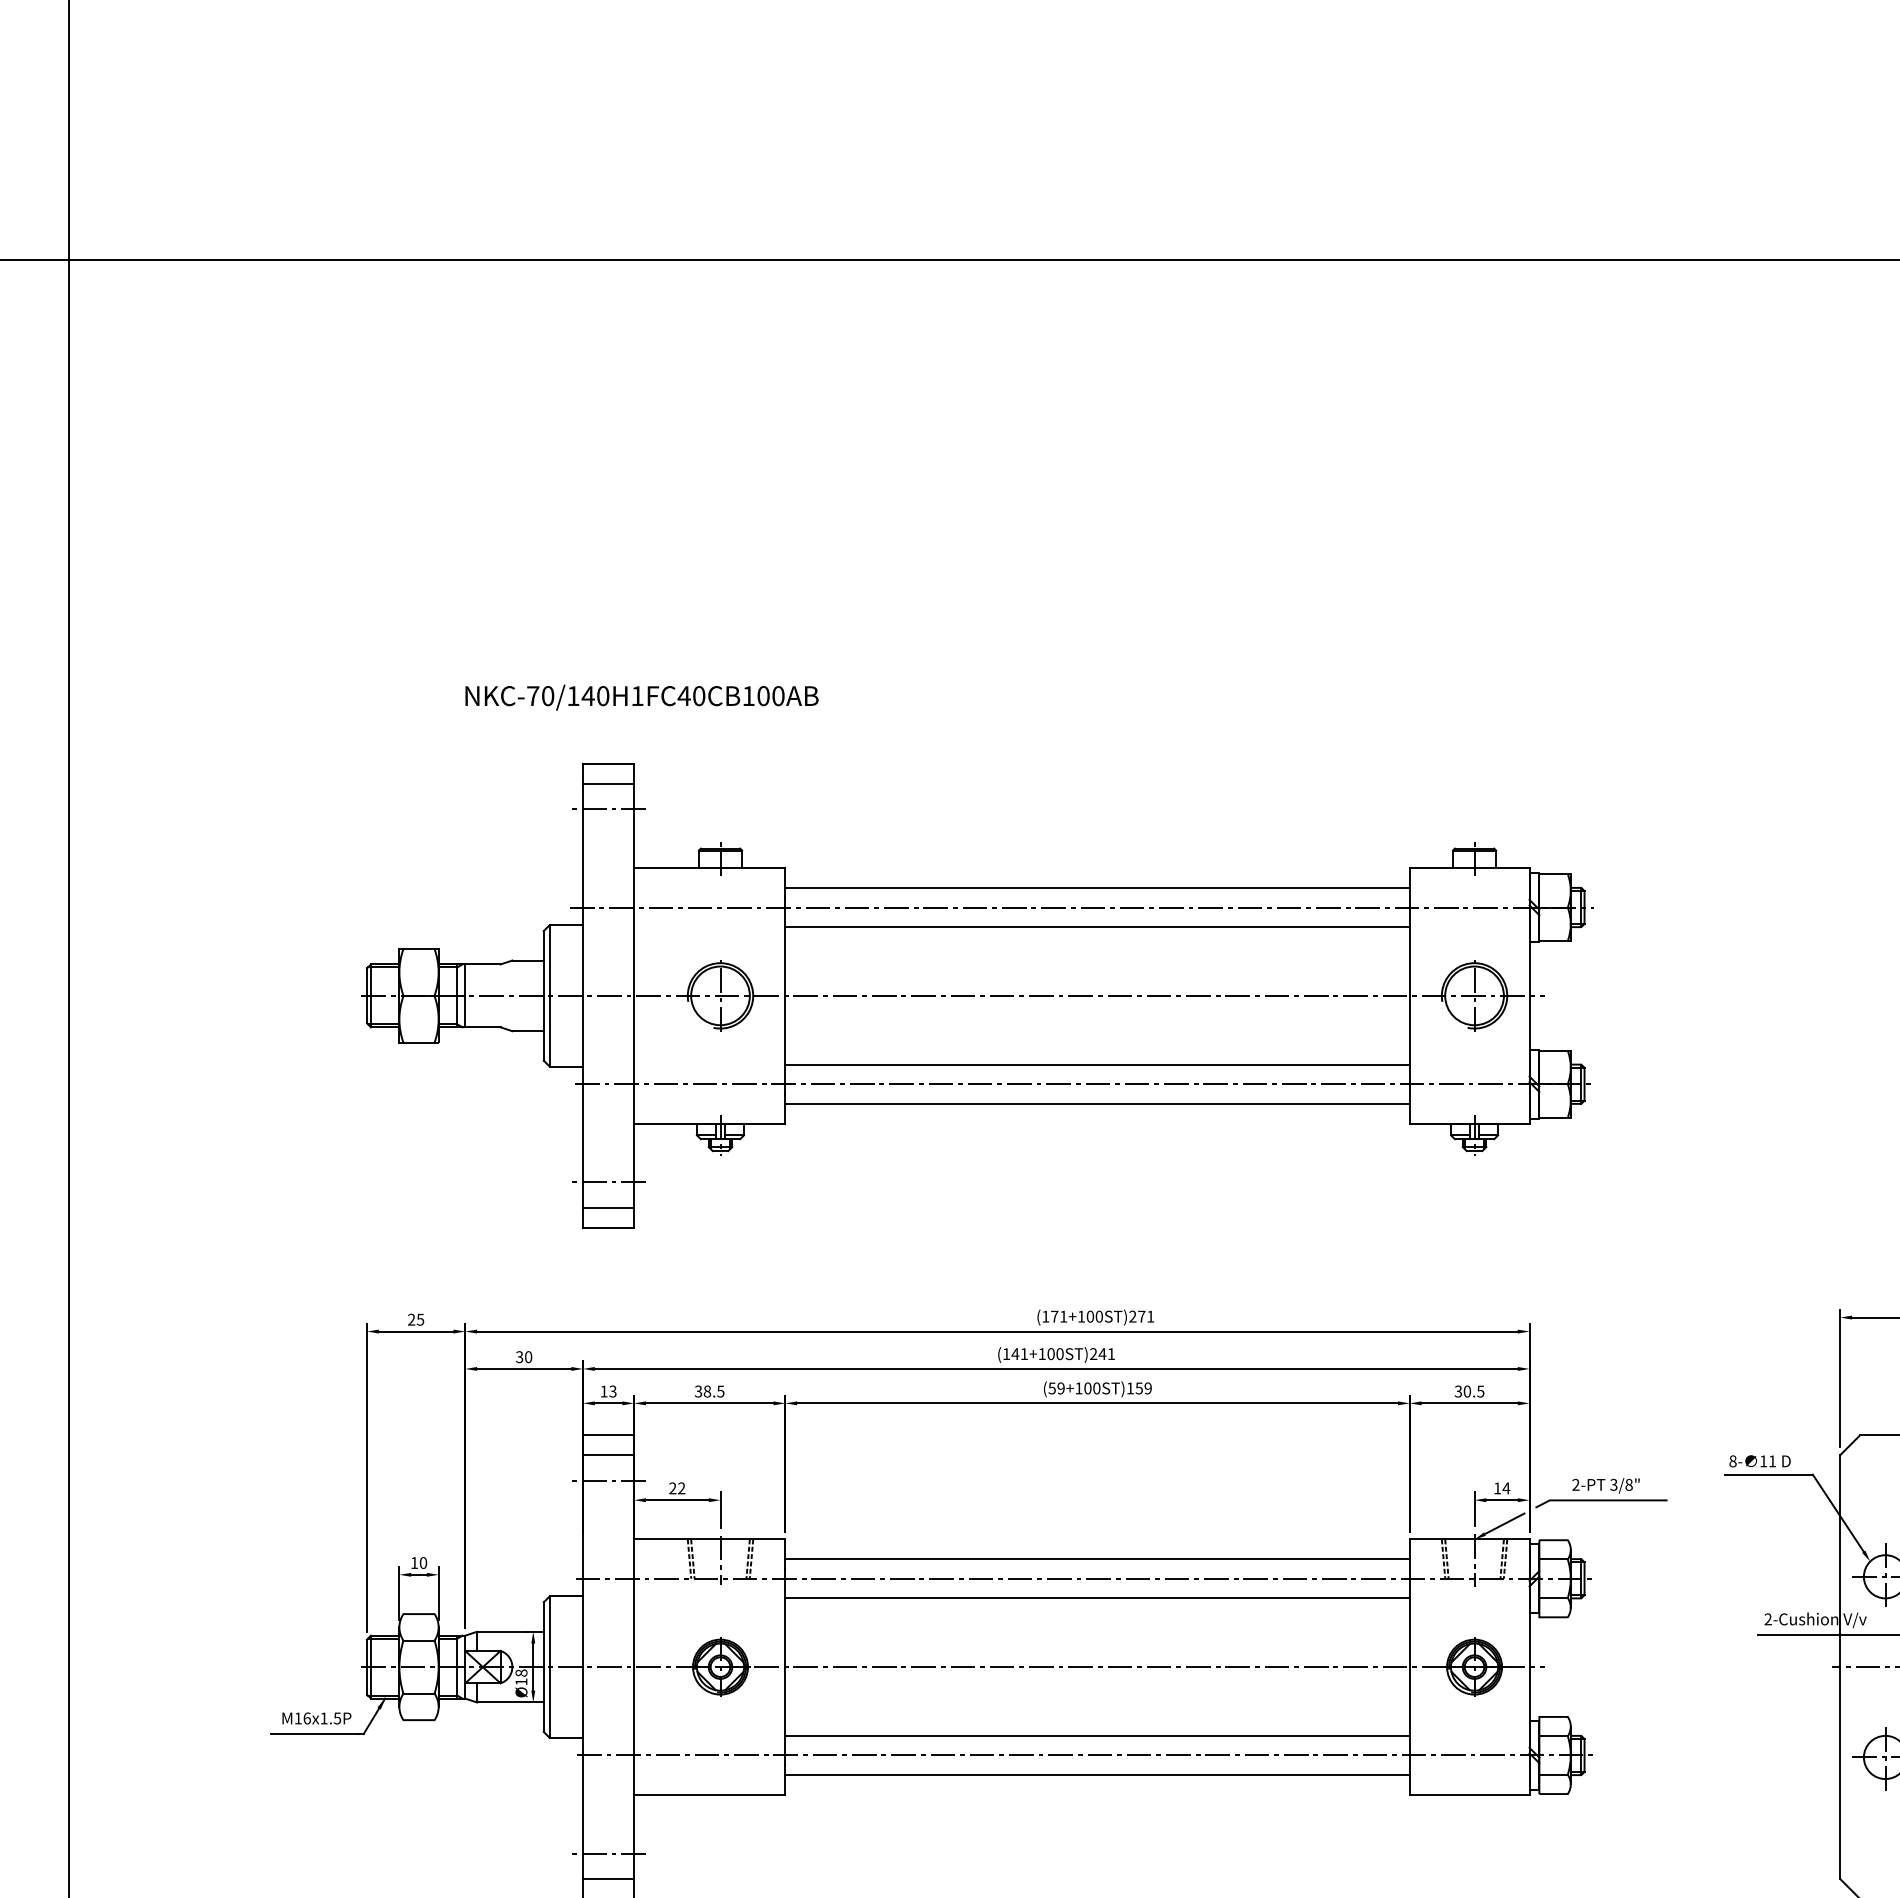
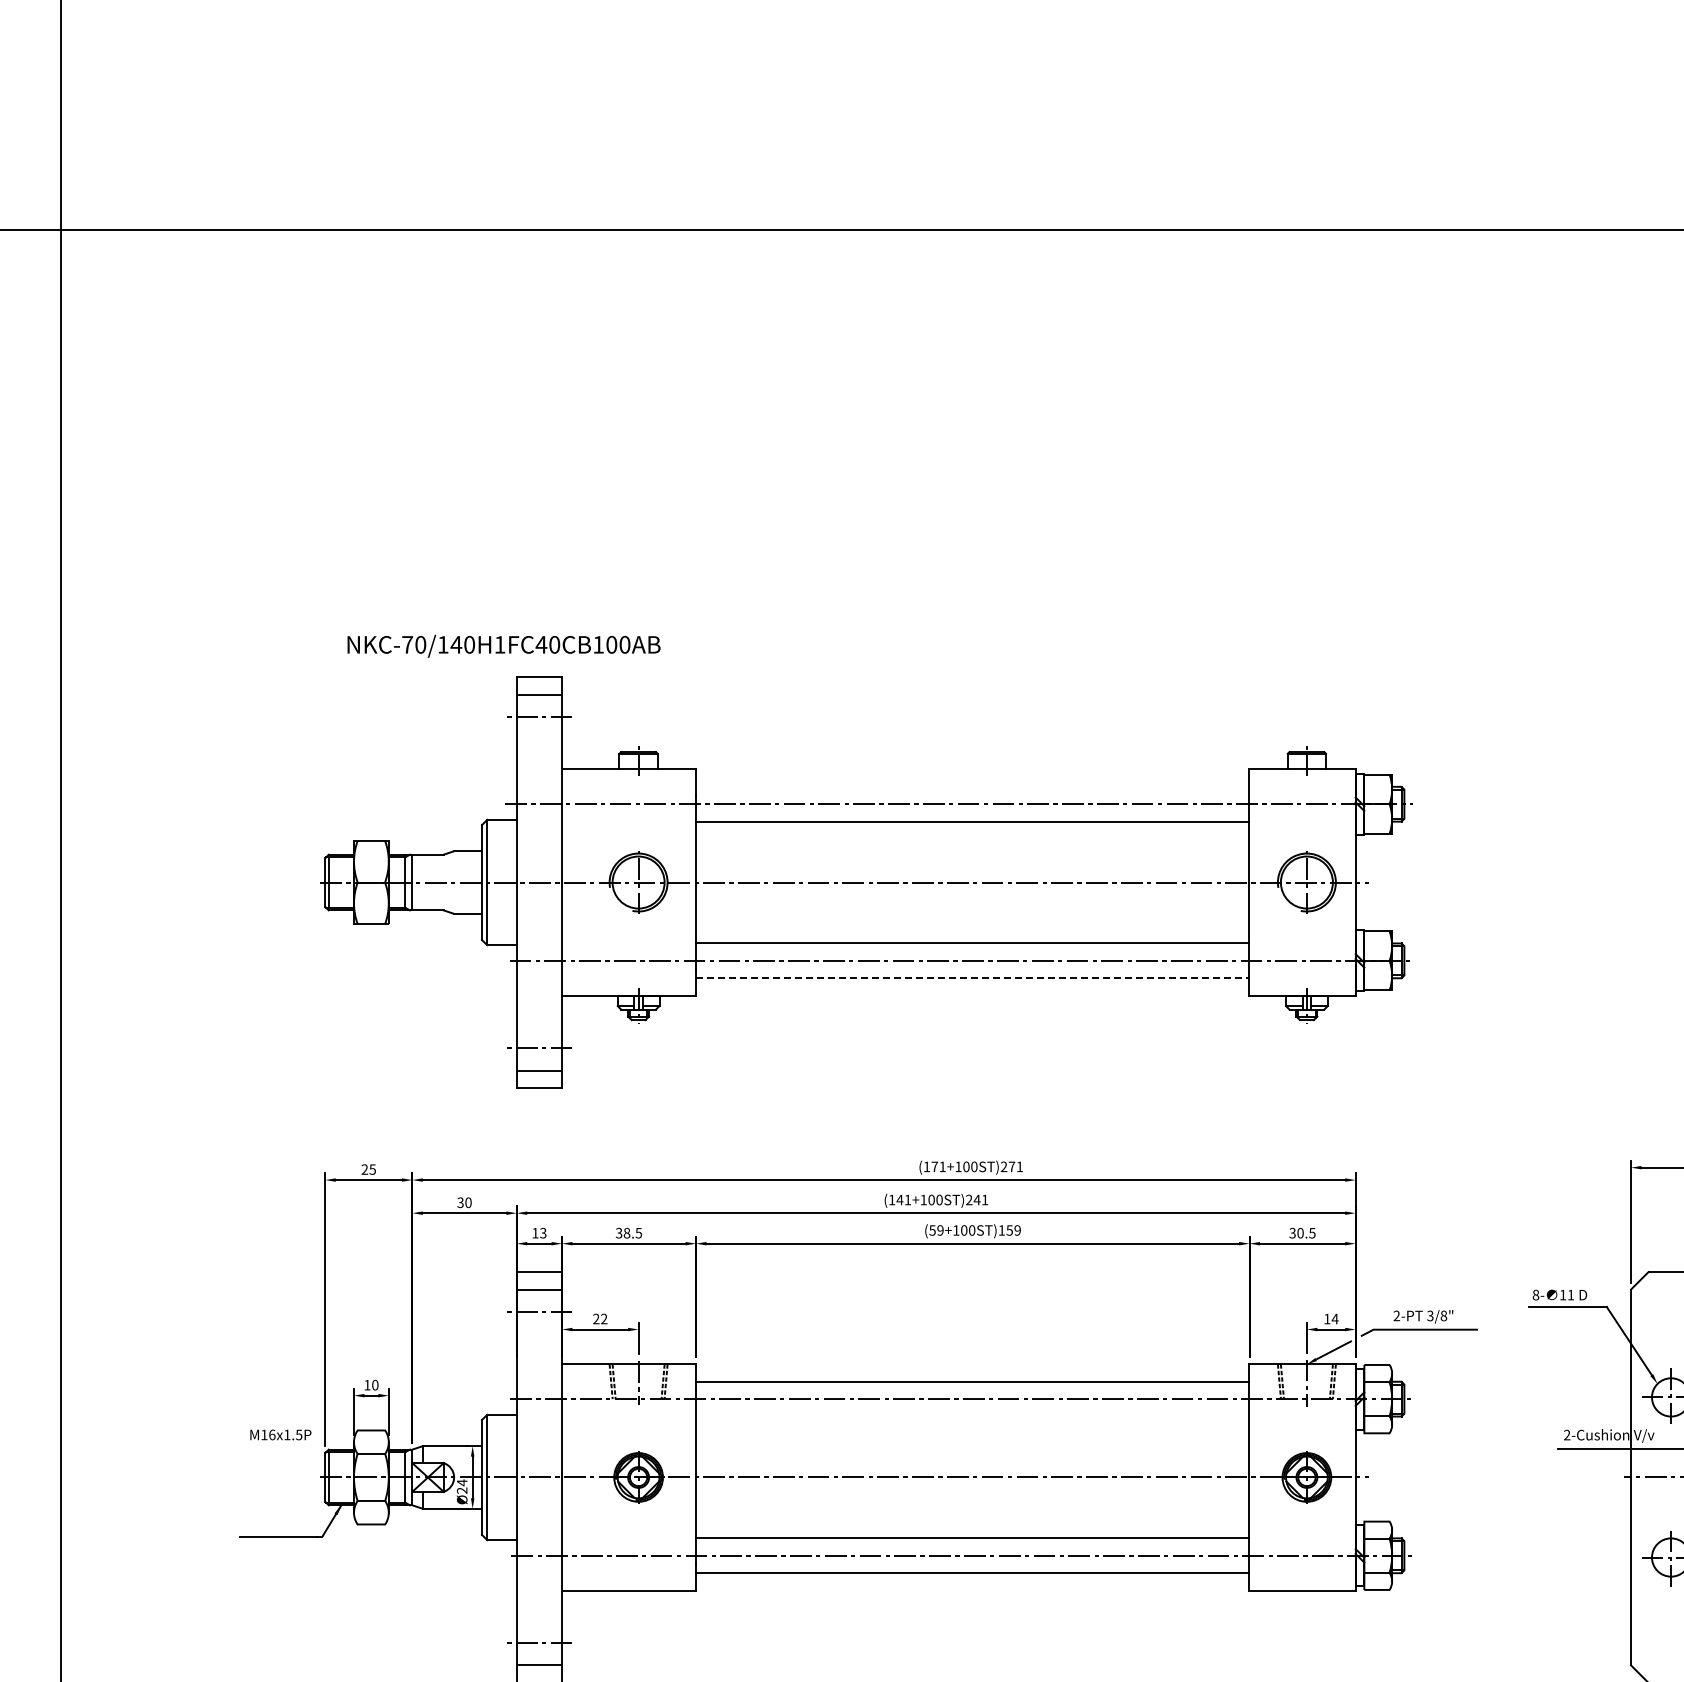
text: (641, 696) -> (503, 645), moved
line: (1097, 887) -> (972, 786), removed
line: (1097, 1104) -> (972, 978), solid -> dashed
line: (1097, 1598) -> (972, 1416), removed
text: (520, 1677) -> (461, 1486), Ø18 -> Ø24
text: (316, 1717) -> (280, 1434), moved

